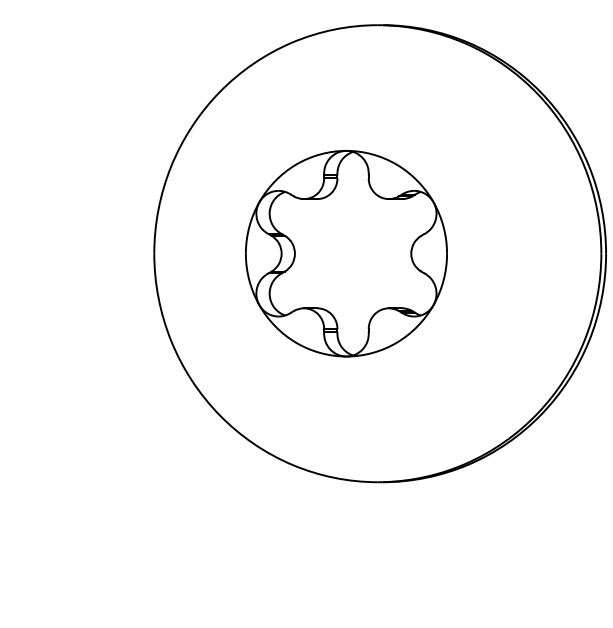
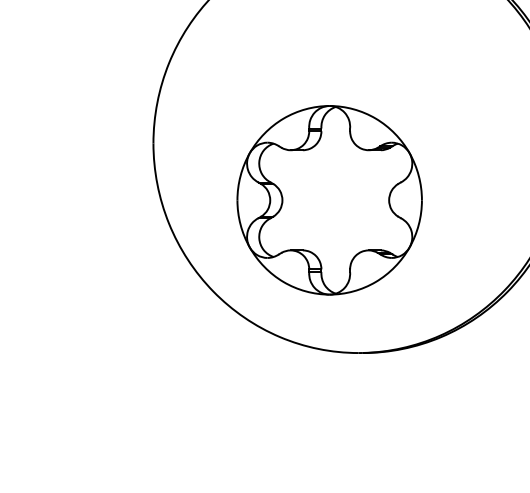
part: (346, 253) -> (329, 200), moved

